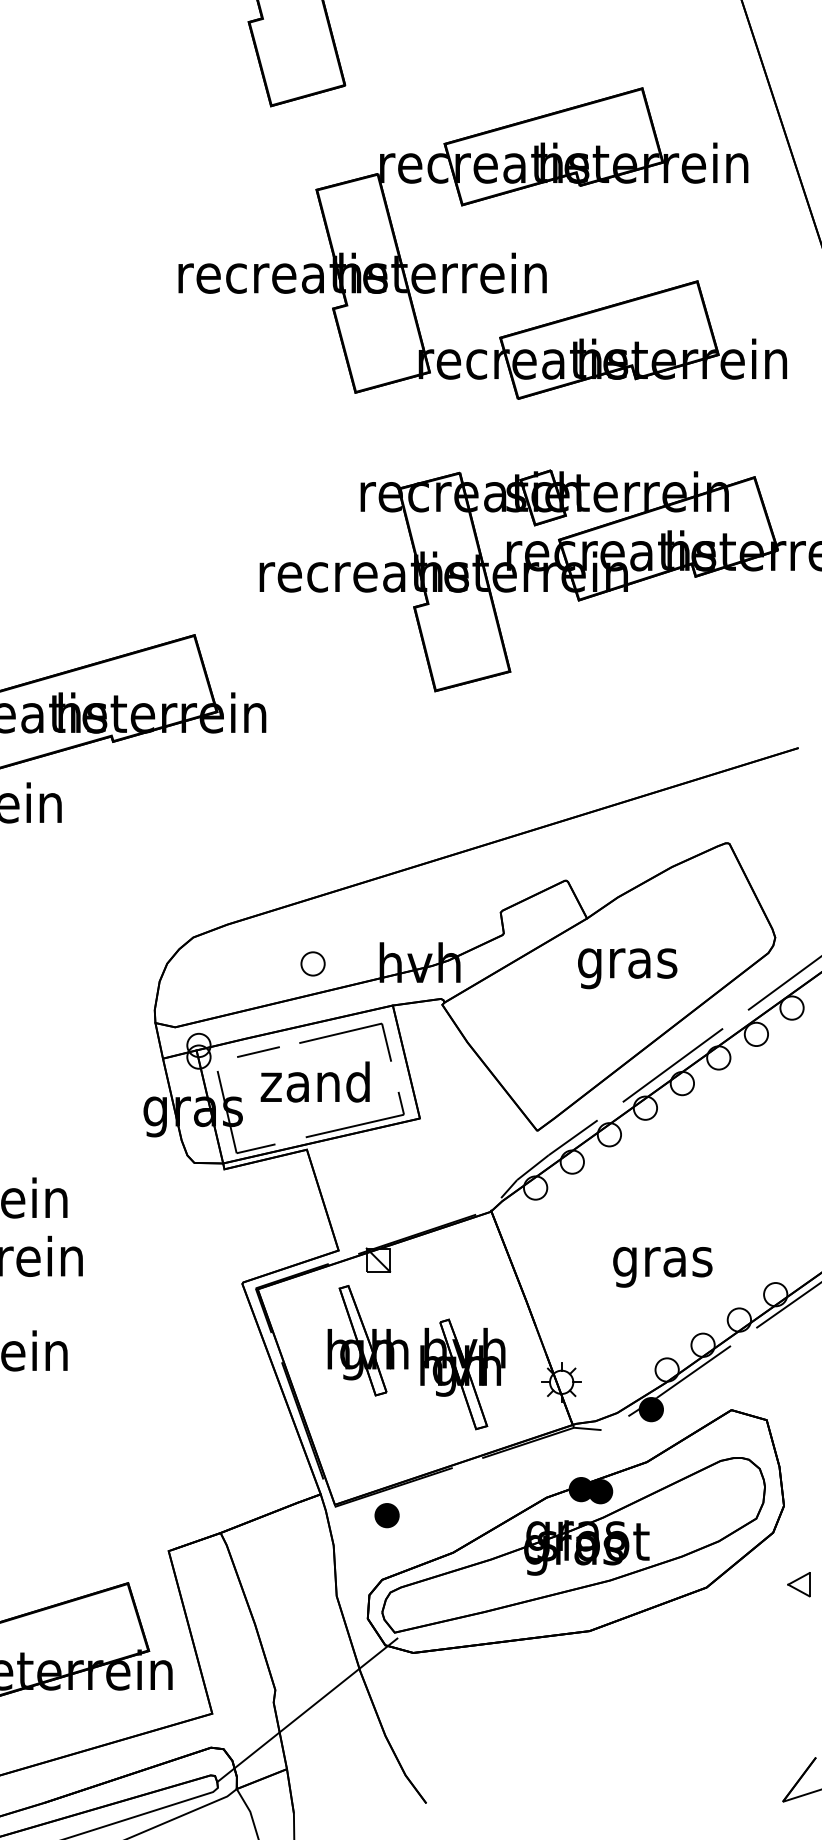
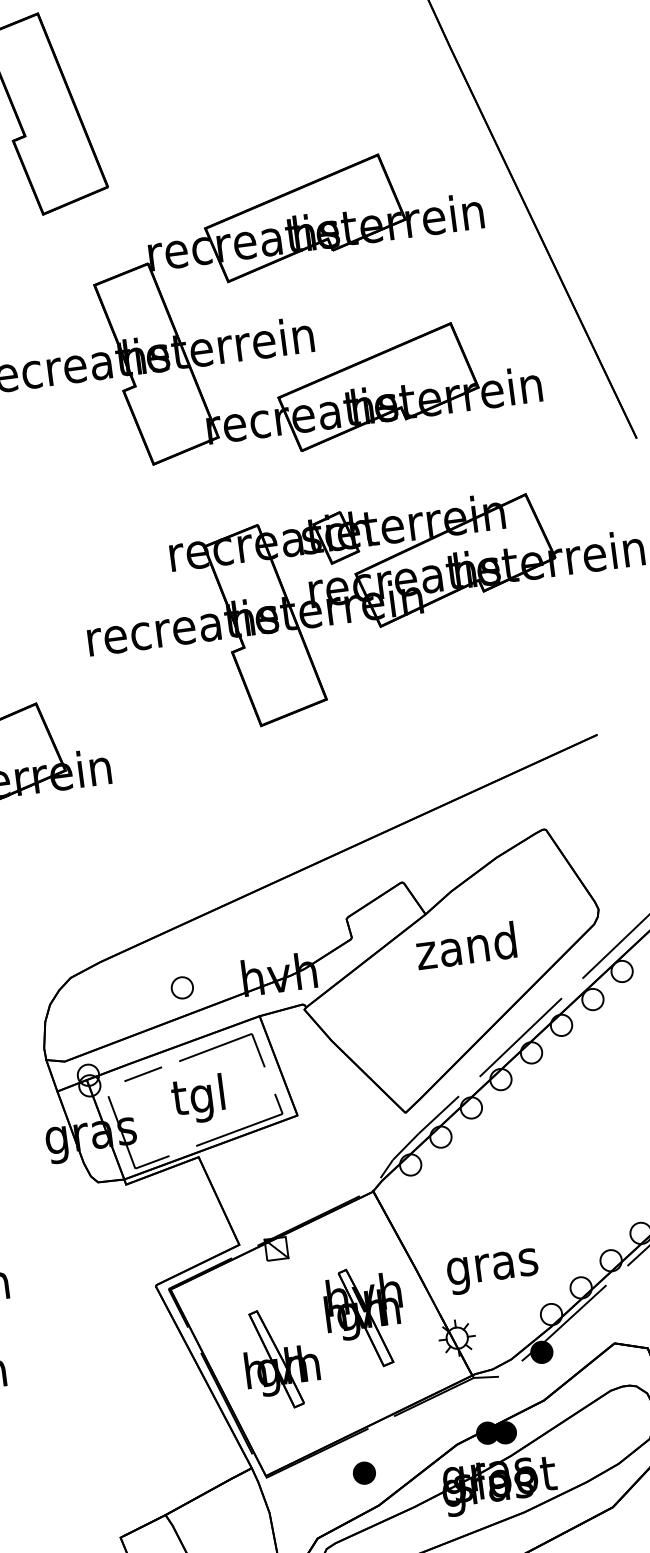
text: (625, 963) -> (465, 950), gras -> zand
text: (314, 1086) -> (198, 1098), zand -> tgl
text: (662, 1267) -> (492, 1271), moved
part: (367, 1340) -> (280, 1358), moved
part: (462, 1374) -> (364, 1318), moved
part: (386, 1515) -> (363, 1473), moved

